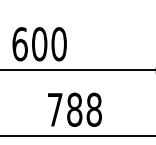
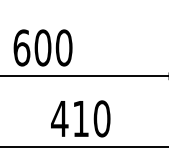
text: (74, 109) -> (80, 118), 788 -> 410

